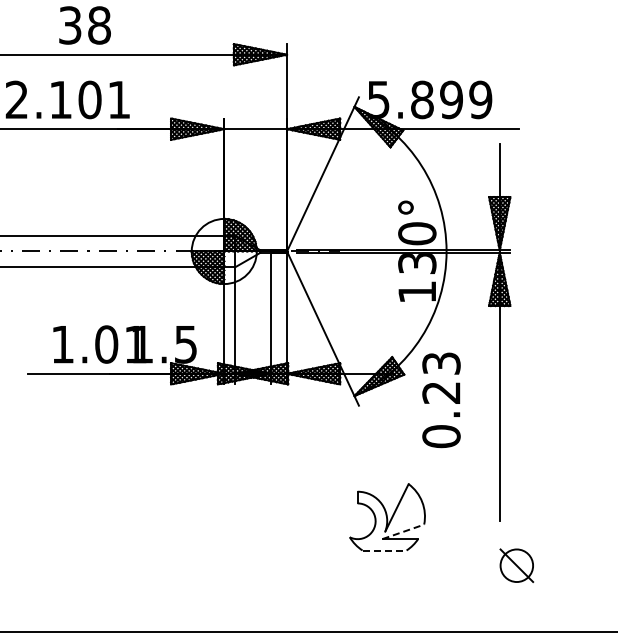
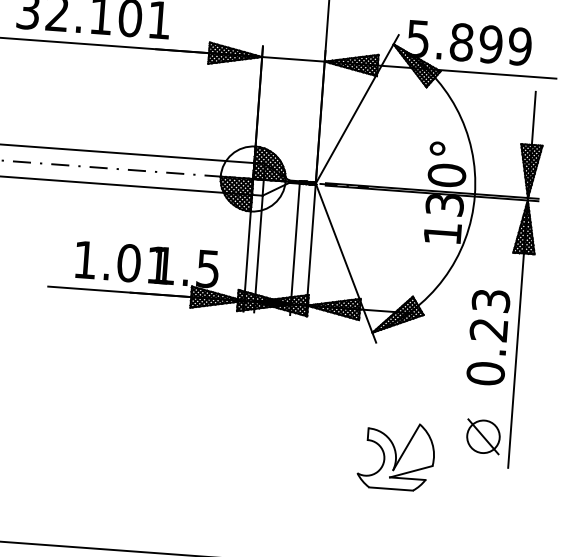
text: (441, 400) -> (488, 337), moved
line: (403, 531) -> (411, 471), dashed -> solid
line: (385, 550) -> (392, 489), dashed -> solid
part: (516, 565) -> (483, 436), moved

